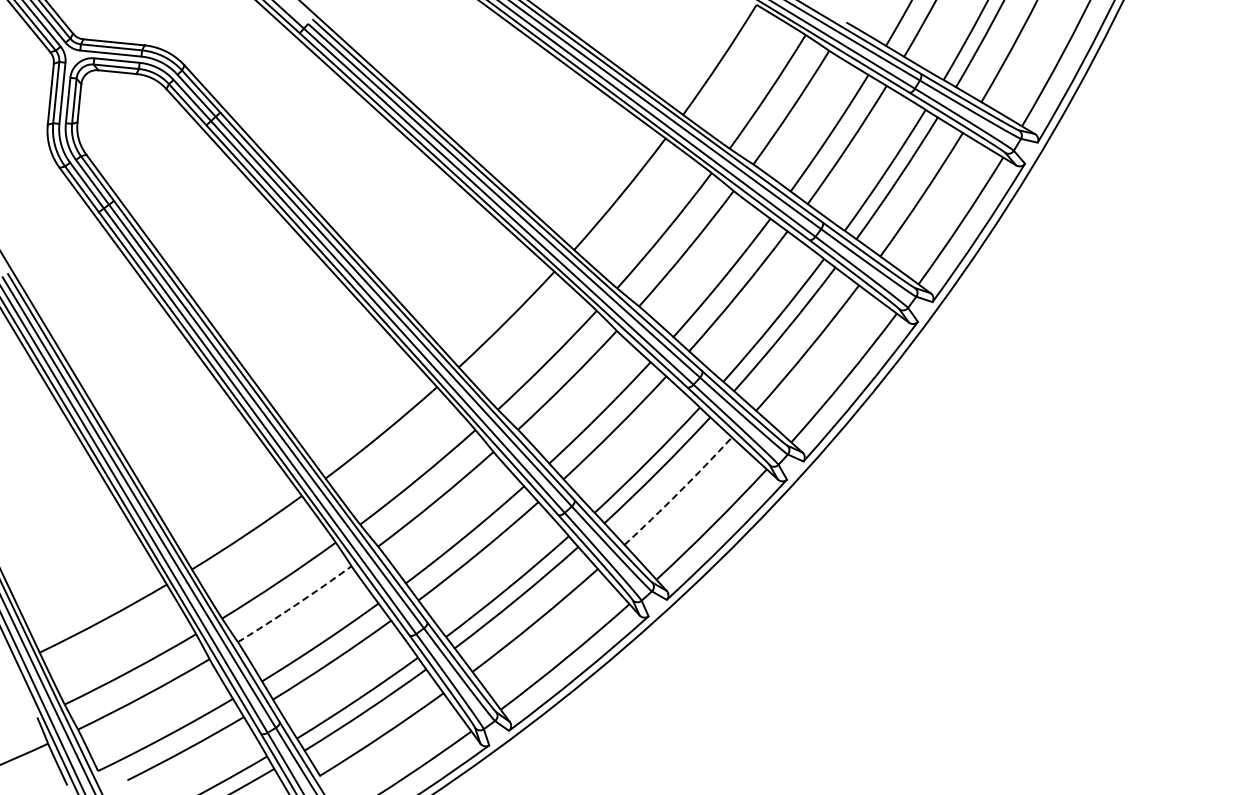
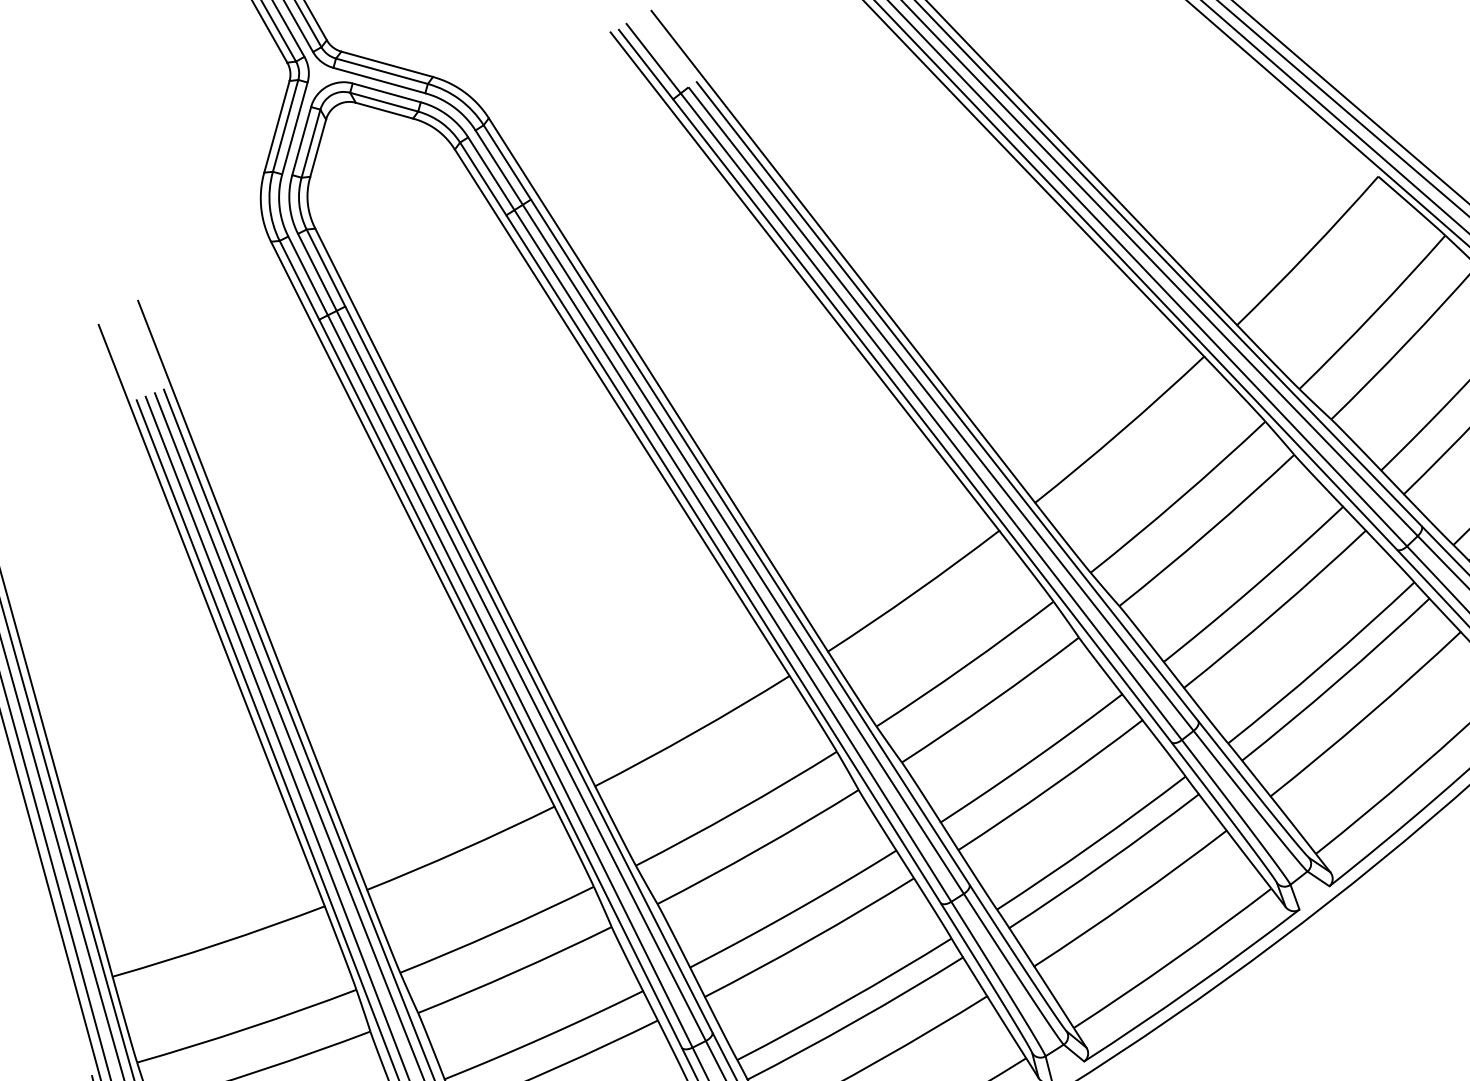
arc: (679, 492) -> (1131, 900), dashed -> solid
arc: (295, 605) -> (515, 972), dashed -> solid

